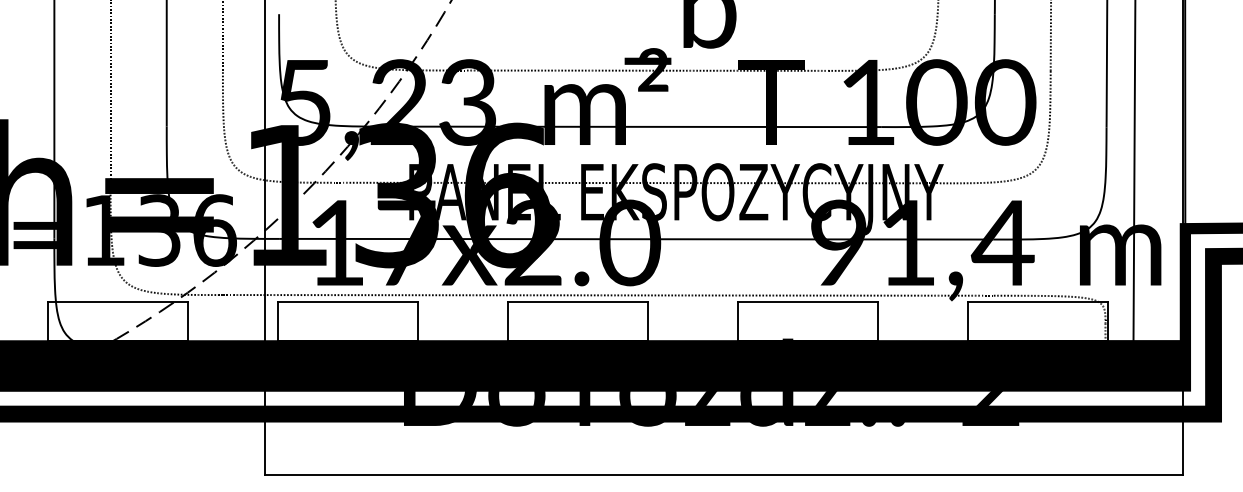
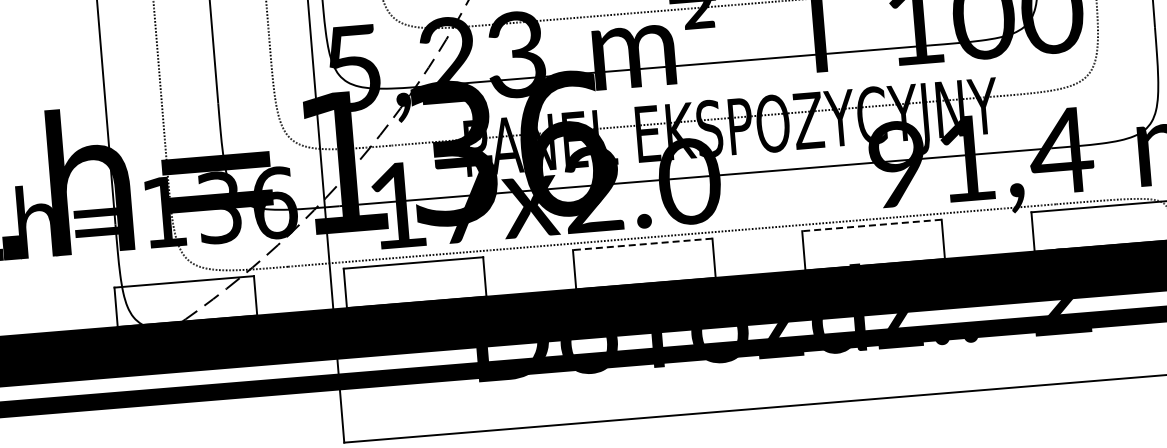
line: (578, 301) -> (642, 244), solid -> dashed
line: (808, 301) -> (872, 225), solid -> dashed

